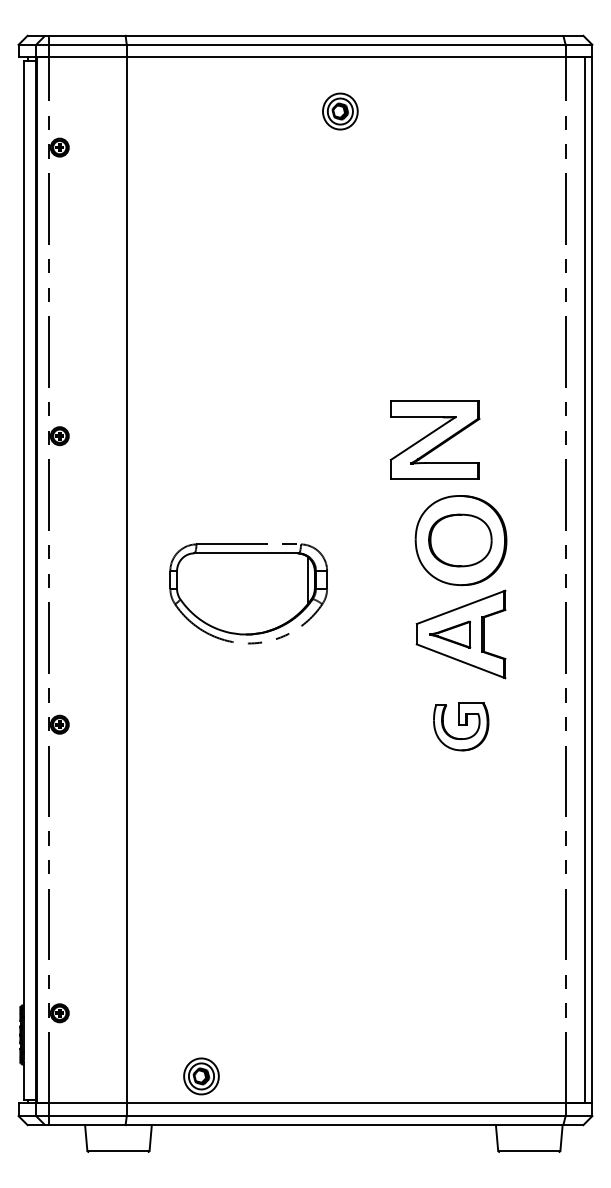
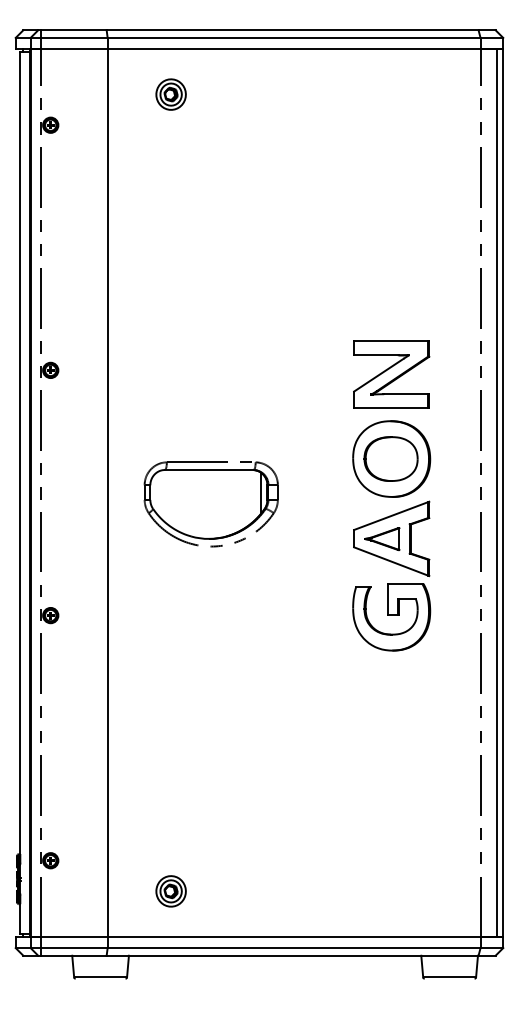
part: (339, 111) -> (170, 94), moved
part: (434, 439) -> (391, 374), moved
part: (460, 727) -> (391, 617), size x1.67
part: (200, 1076) -> (170, 891), moved

